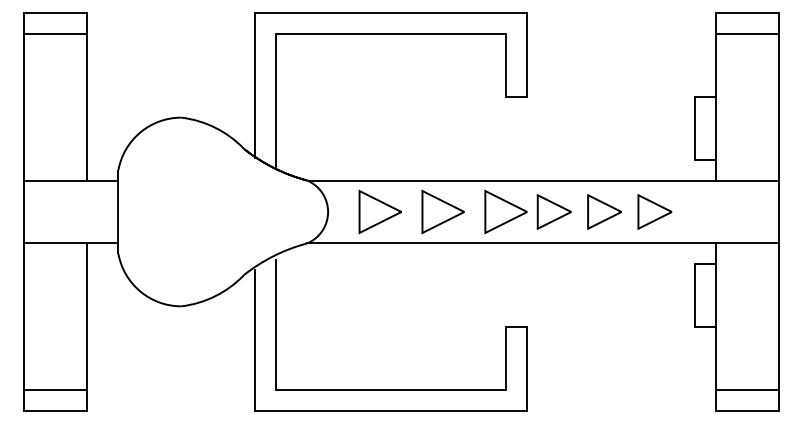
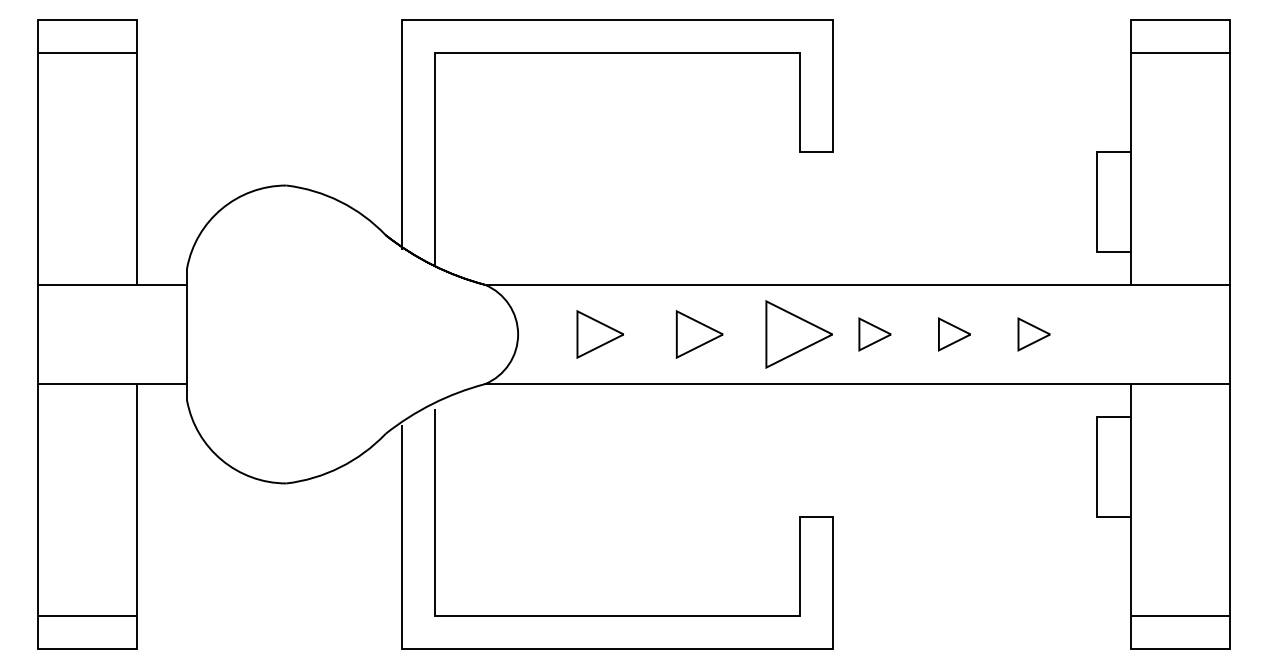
part: (379, 211) -> (599, 333), size x0.7
part: (442, 211) -> (698, 333), size x0.7
part: (553, 211) -> (873, 333), size x0.6
part: (604, 211) -> (954, 333), size x0.6
part: (654, 211) -> (1033, 333), size x0.6

